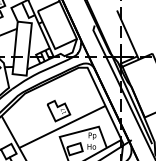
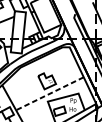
line: (62, 126) -> (49, 93), solid -> dashed

